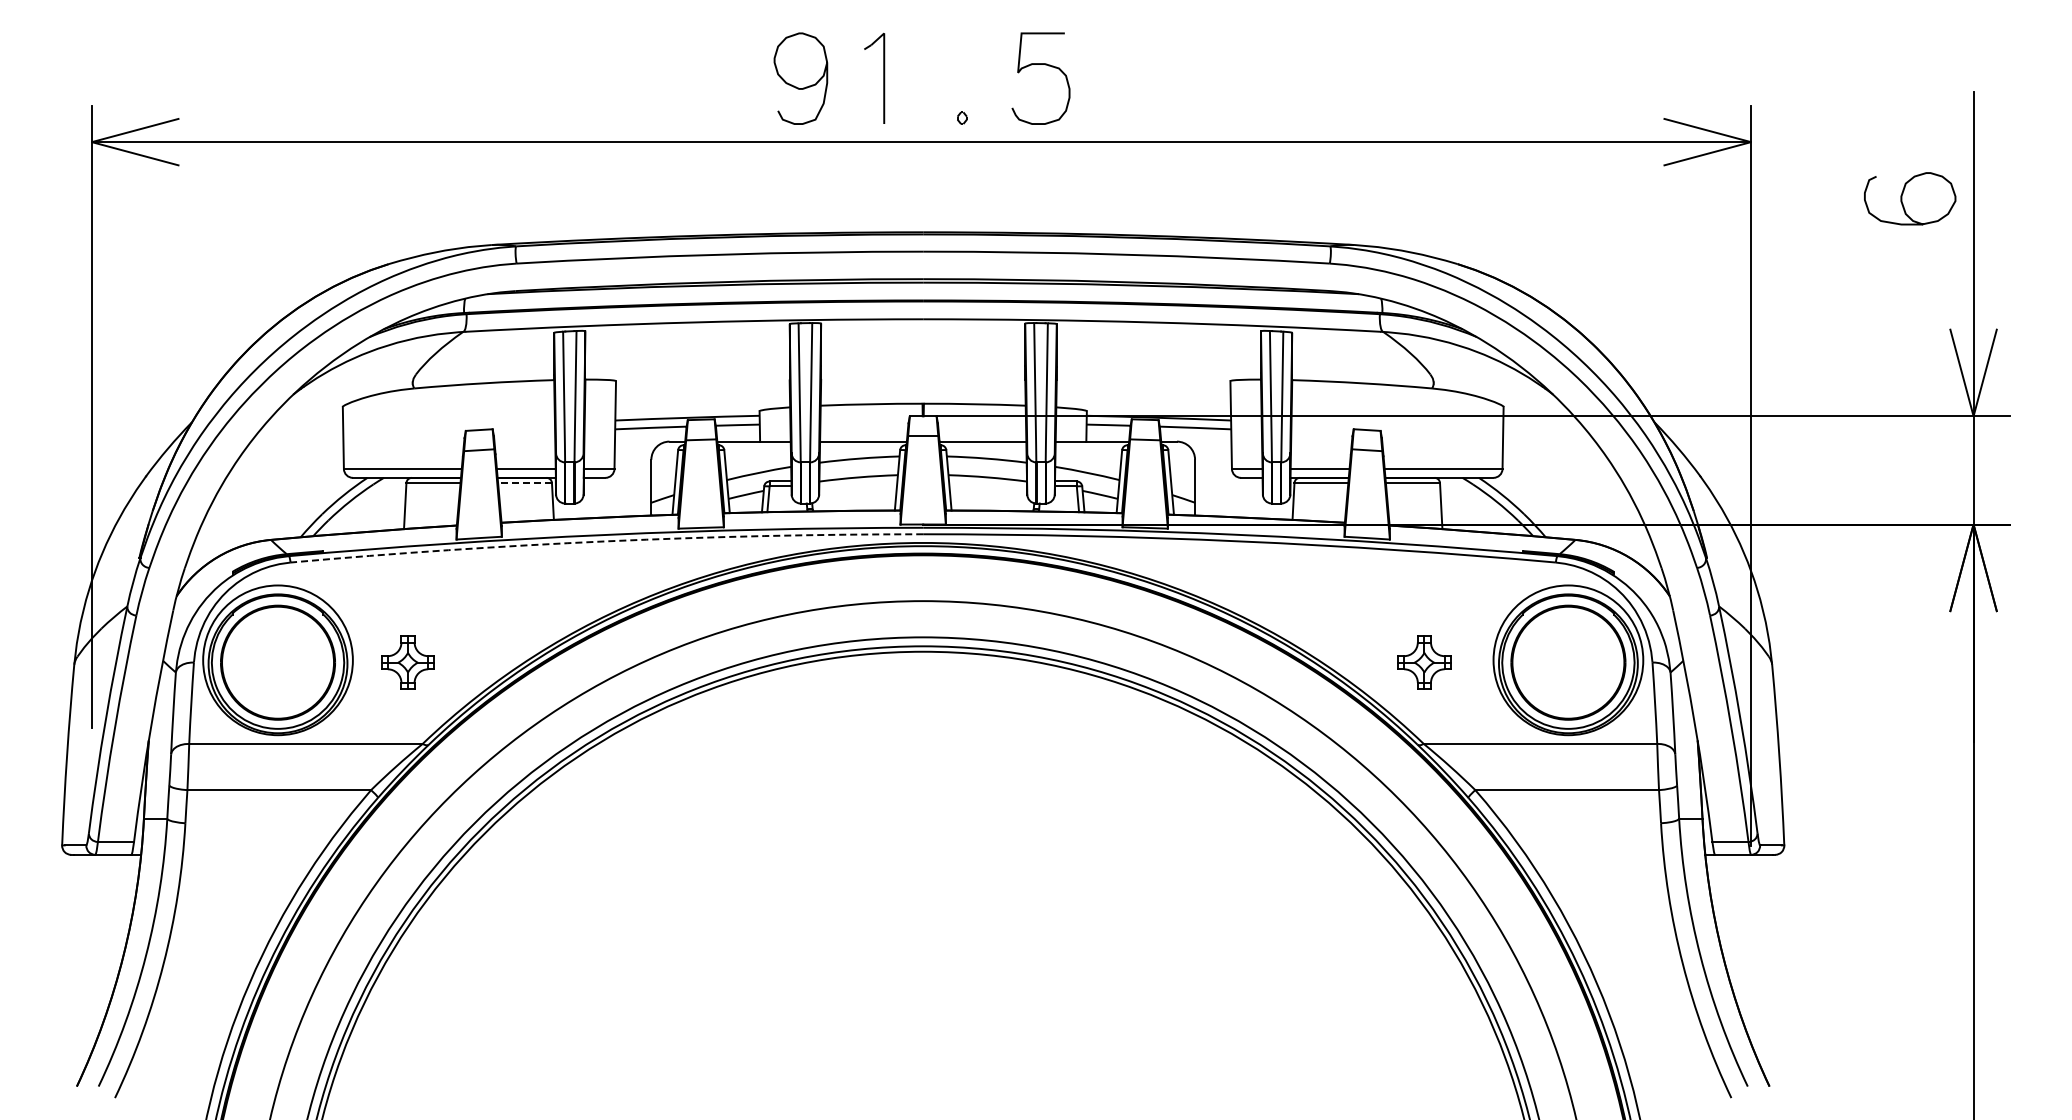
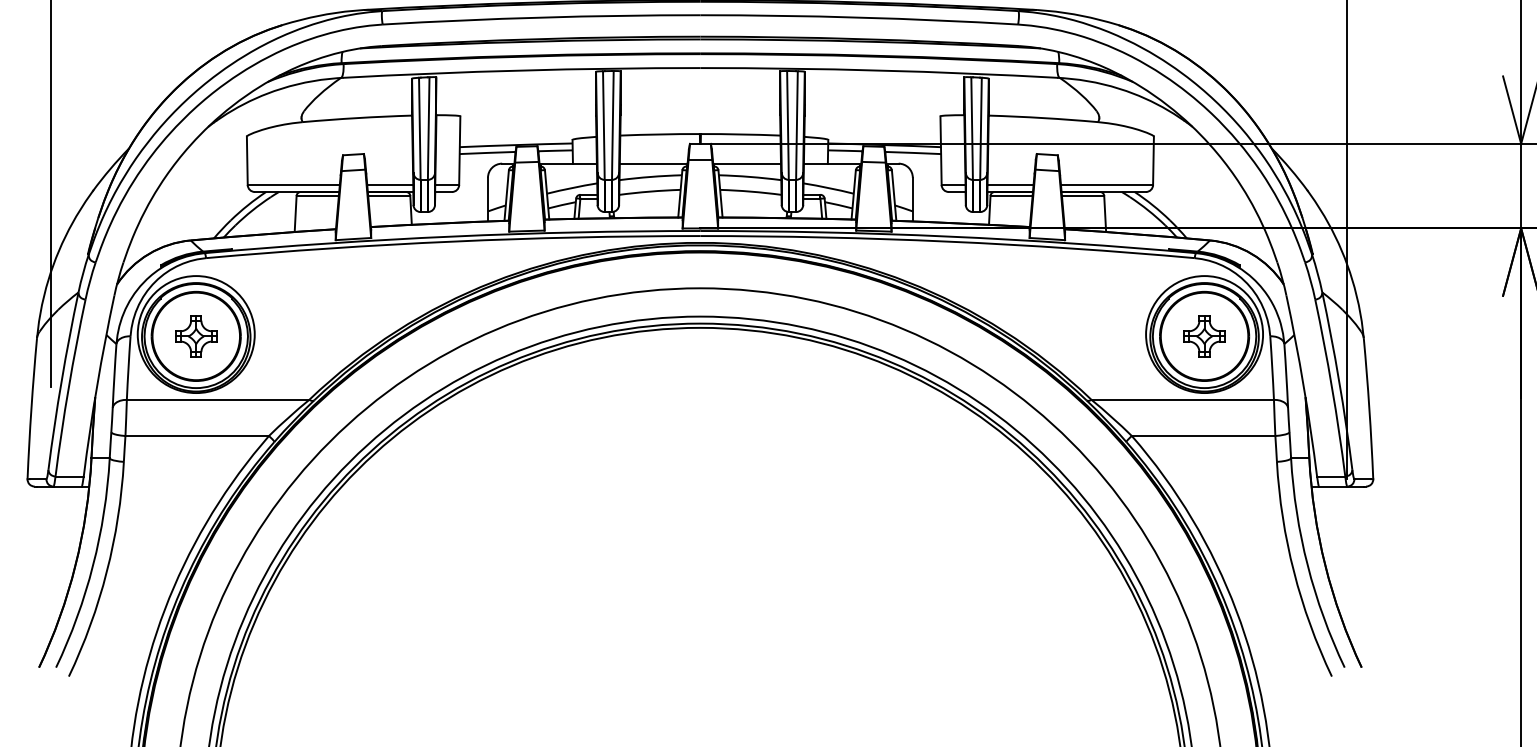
line: (525, 483) -> (389, 196), dashed -> solid
arc: (606, 541) -> (452, 241), dashed -> solid
part: (407, 662) -> (195, 336), moved
part: (1424, 662) -> (1204, 336), moved

